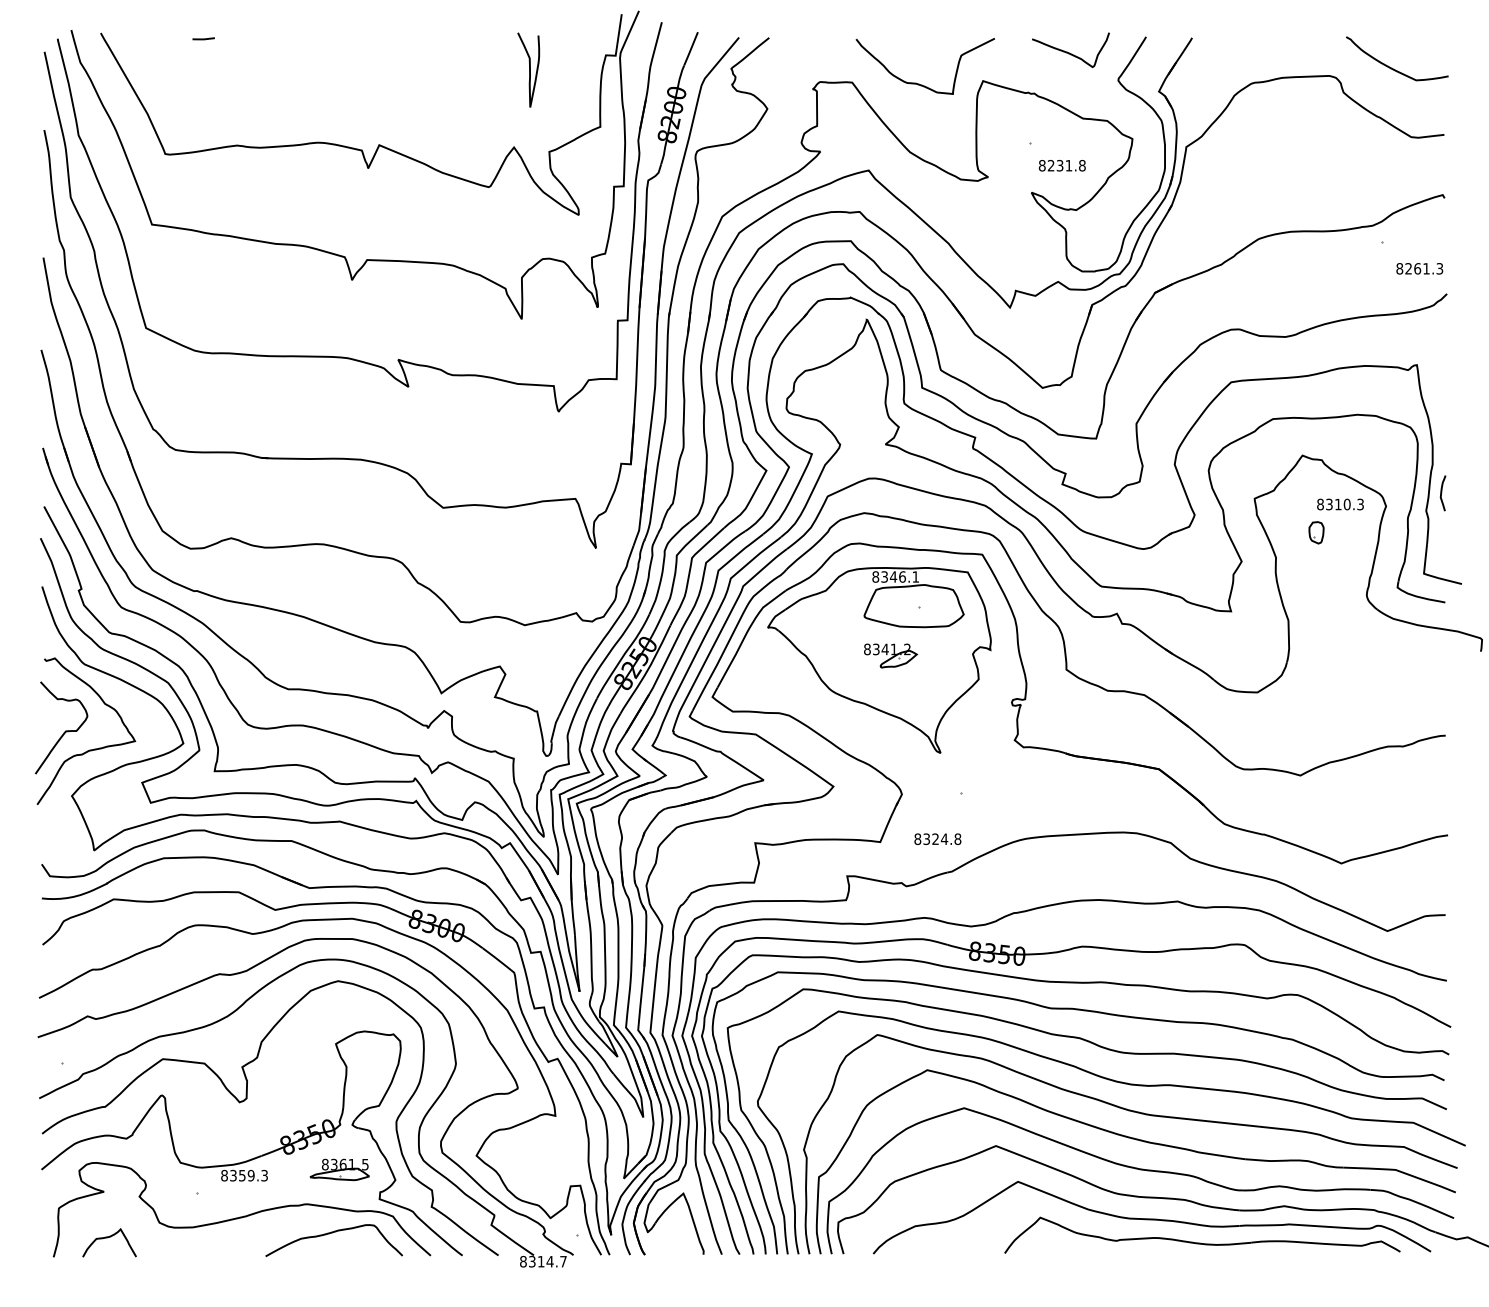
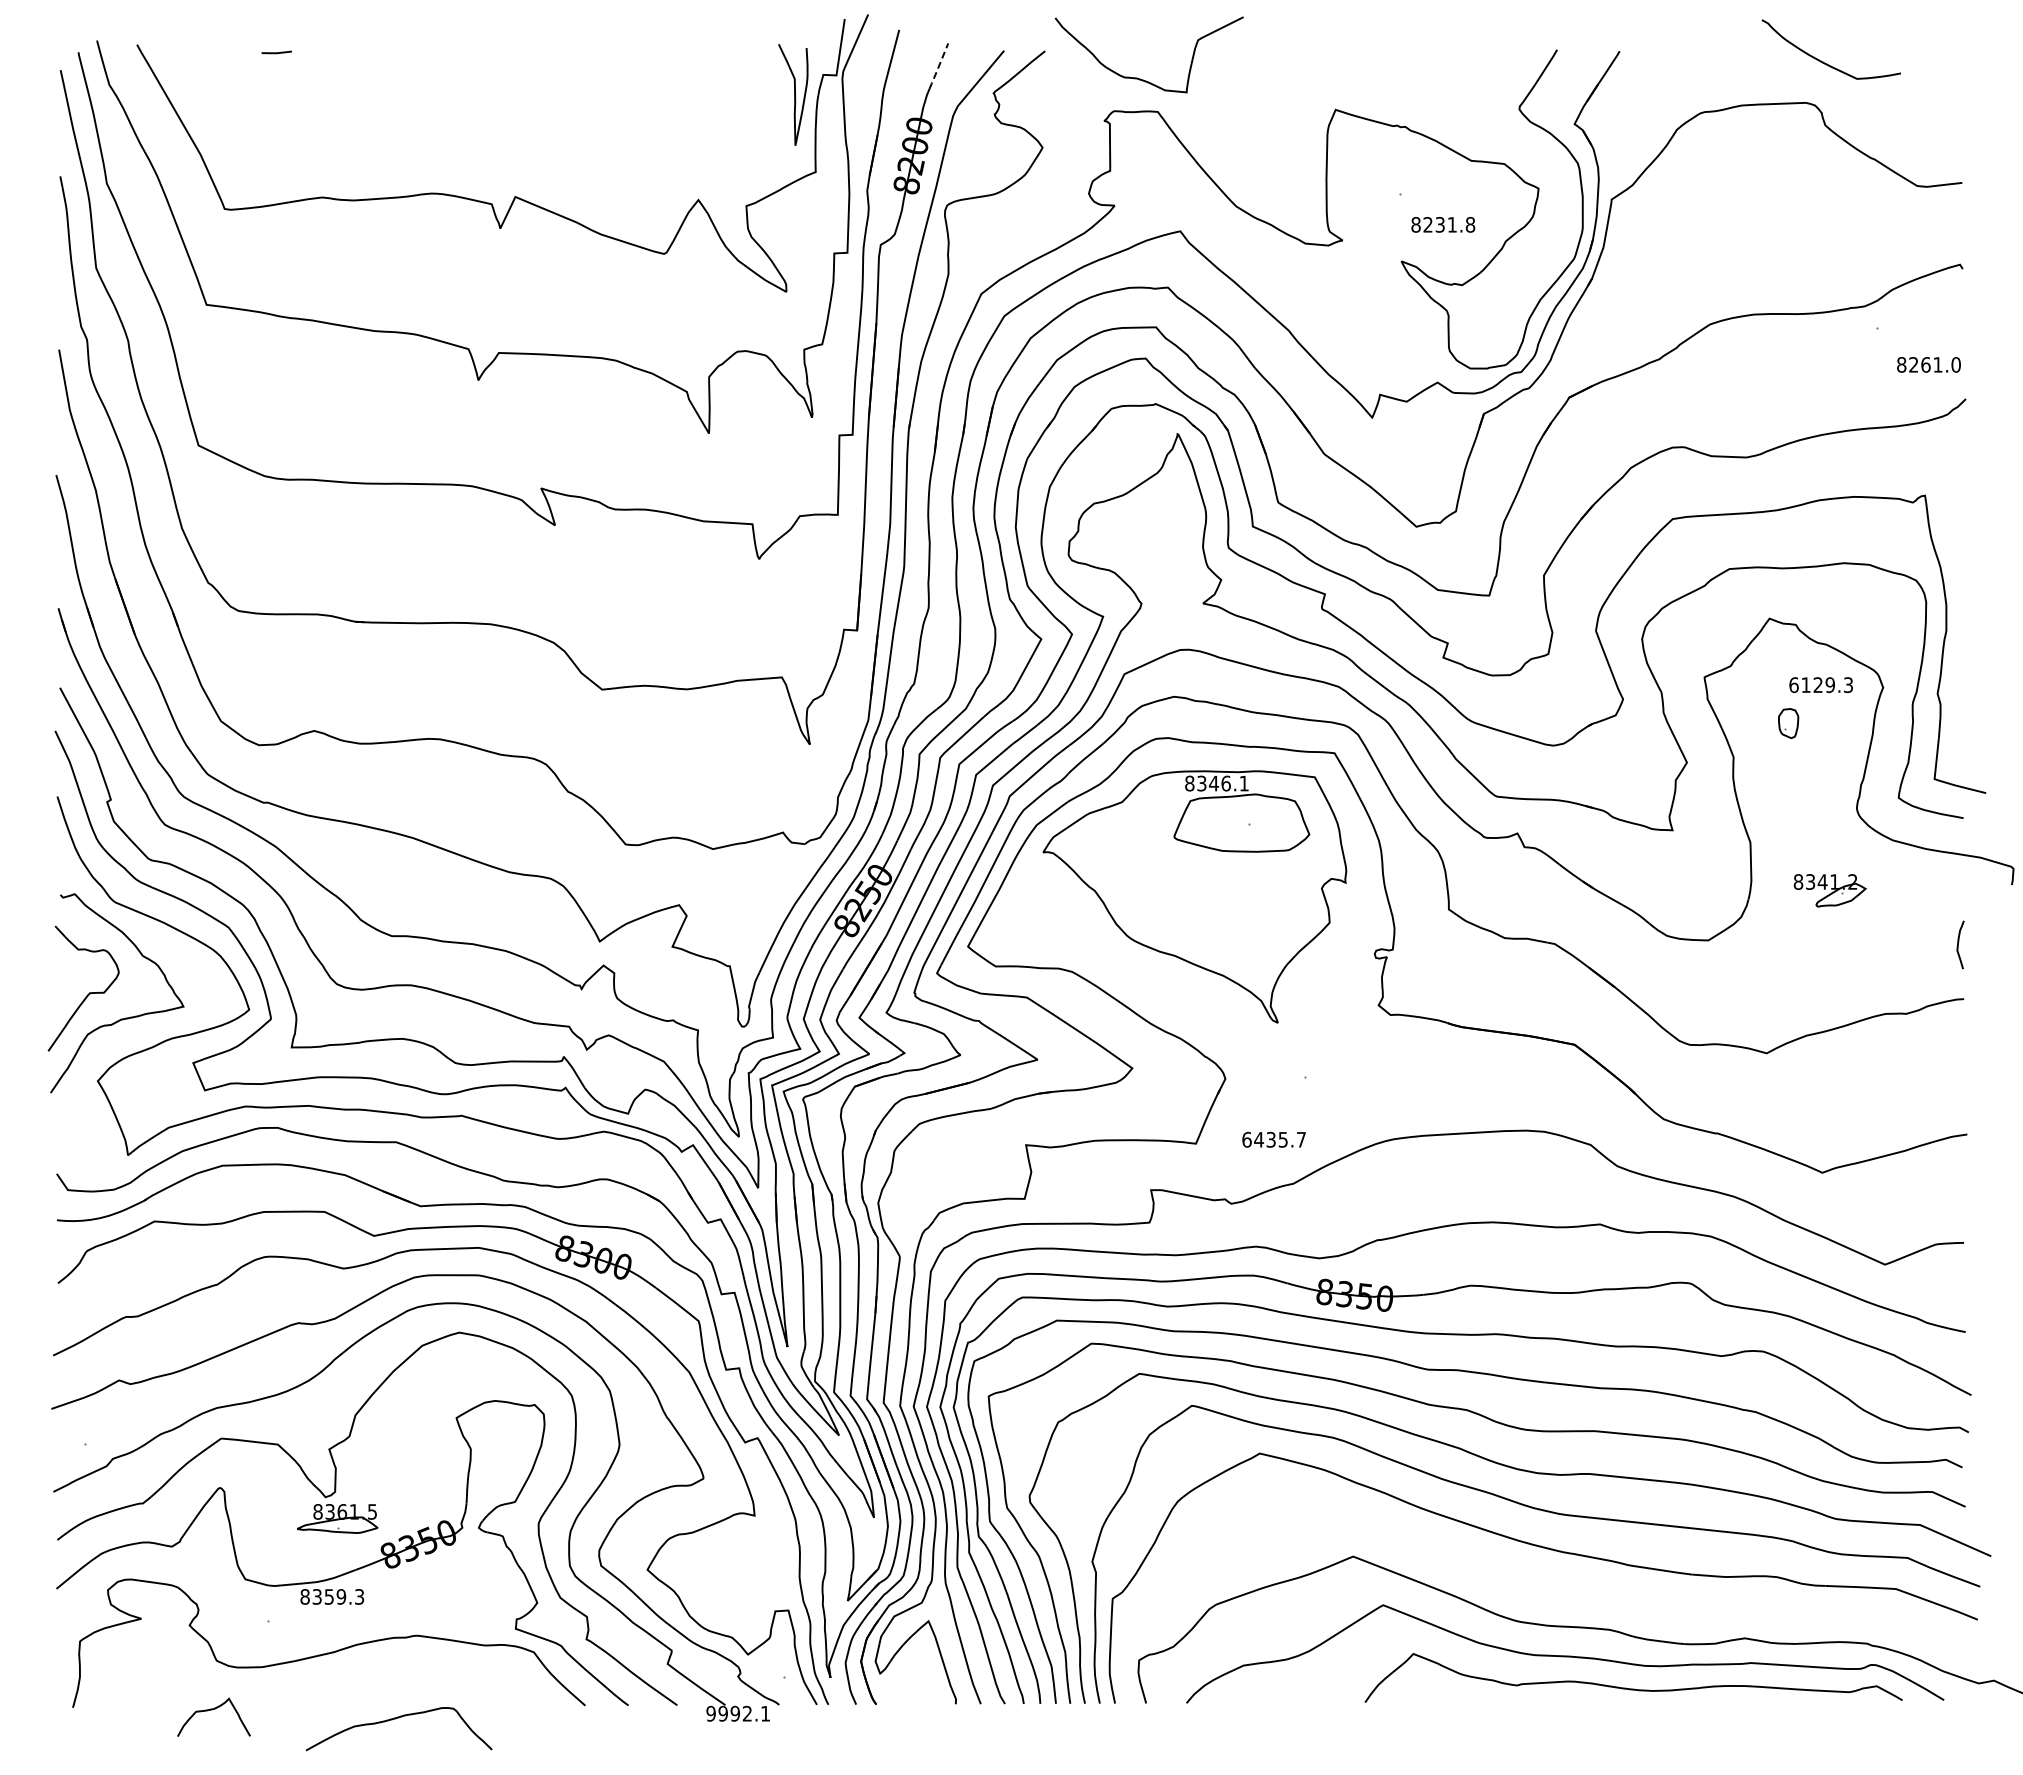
line: (690, 49) -> (938, 67), solid -> dashed
curve: (1069, 52) -> (1453, 71), removed
curve: (1391, 67) -> (1823, 61), moved
curve: (529, 69) -> (794, 94), moved
curve: (918, 83) -> (1140, 78), moved
text: (1439, 268) -> (1955, 364), 8261.3 -> 8261.0
curve: (1441, 493) -> (1958, 944), moved
text: (1333, 504) -> (1811, 685), 8310.3 -> 6129.3
part: (890, 655) -> (1829, 890), moved
text: (938, 838) -> (1274, 1139), 8324.8 -> 6435.7
part: (339, 1169) -> (337, 1518), moved
part: (1140, 1170) -> (1549, 1589), removed
curve: (331, 1233) -> (395, 1719), moved
curve: (108, 1237) -> (212, 1710), moved
text: (542, 1261) -> (737, 1713), 8314.7 -> 9992.1

